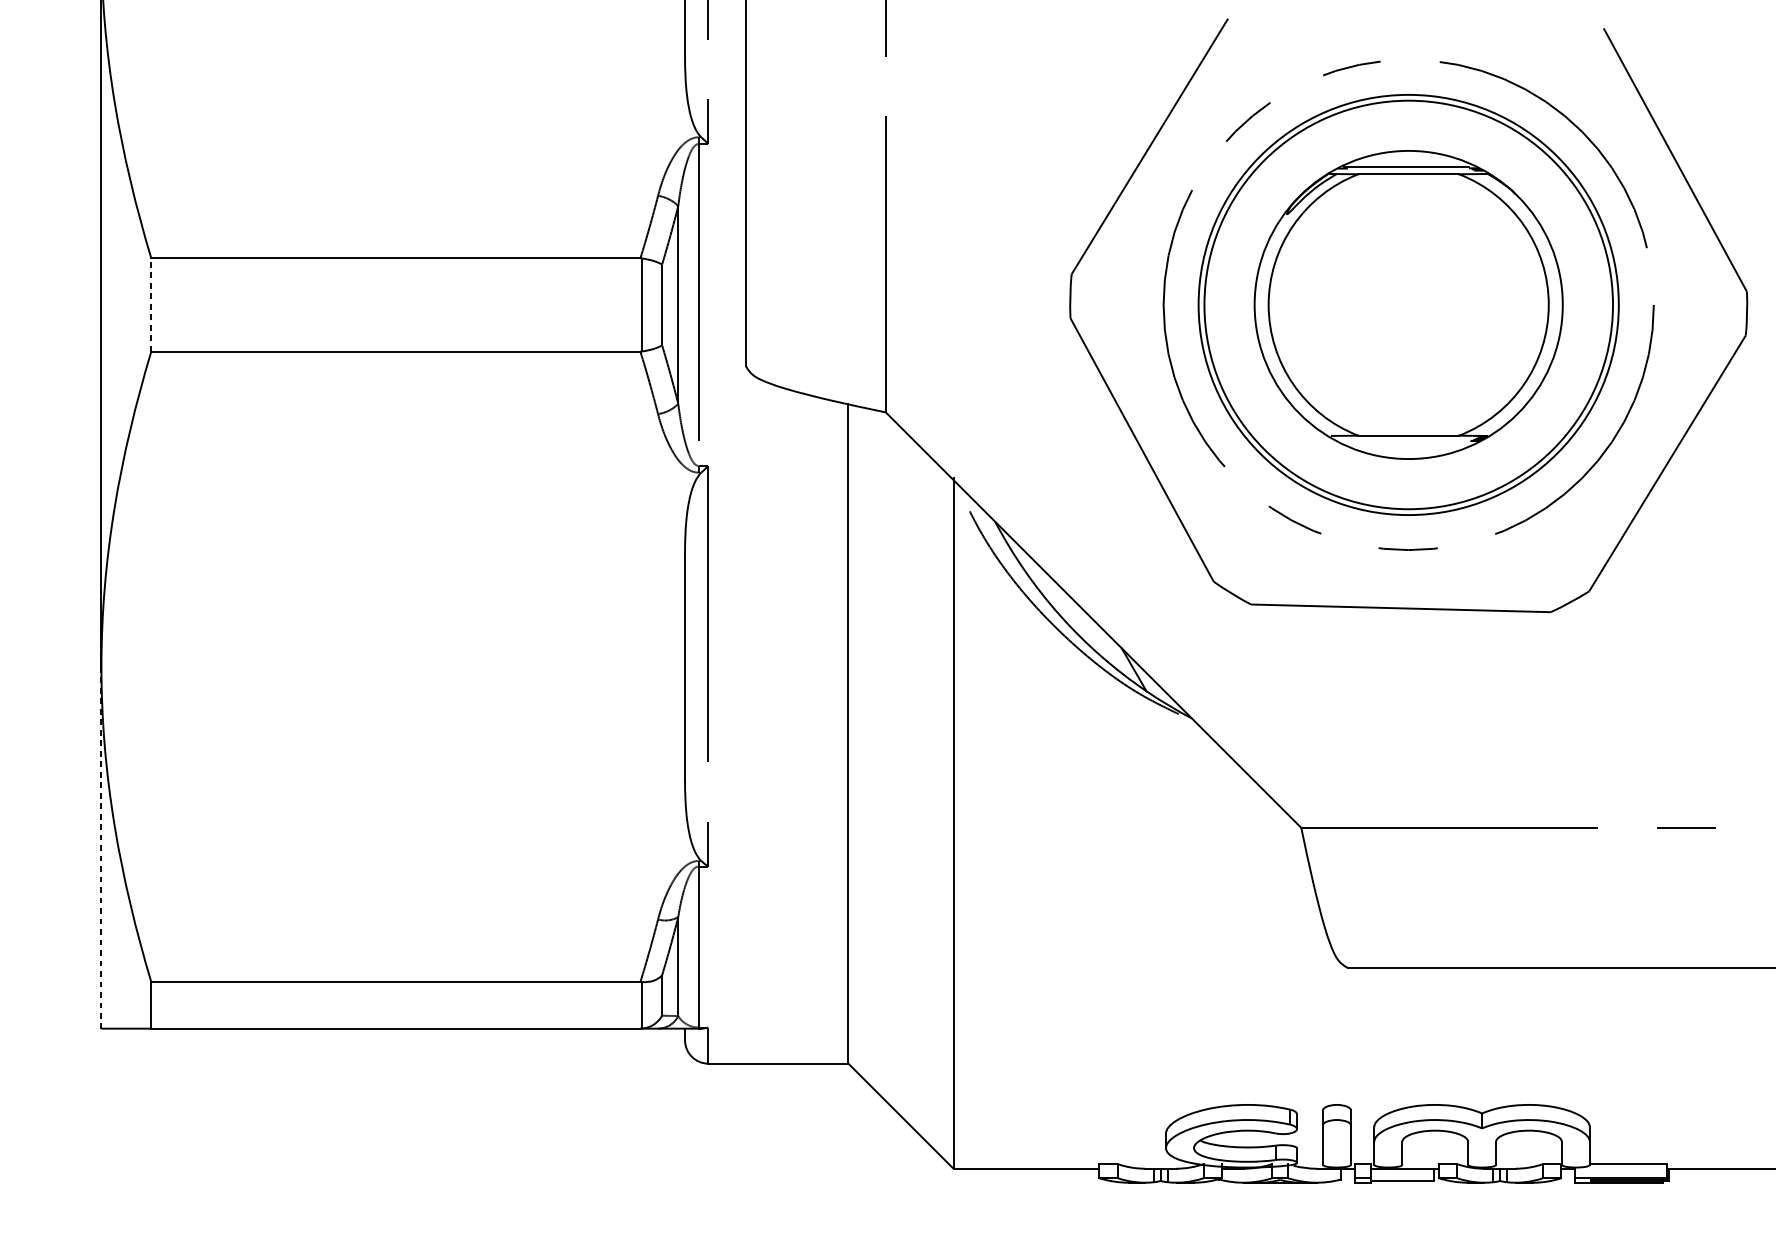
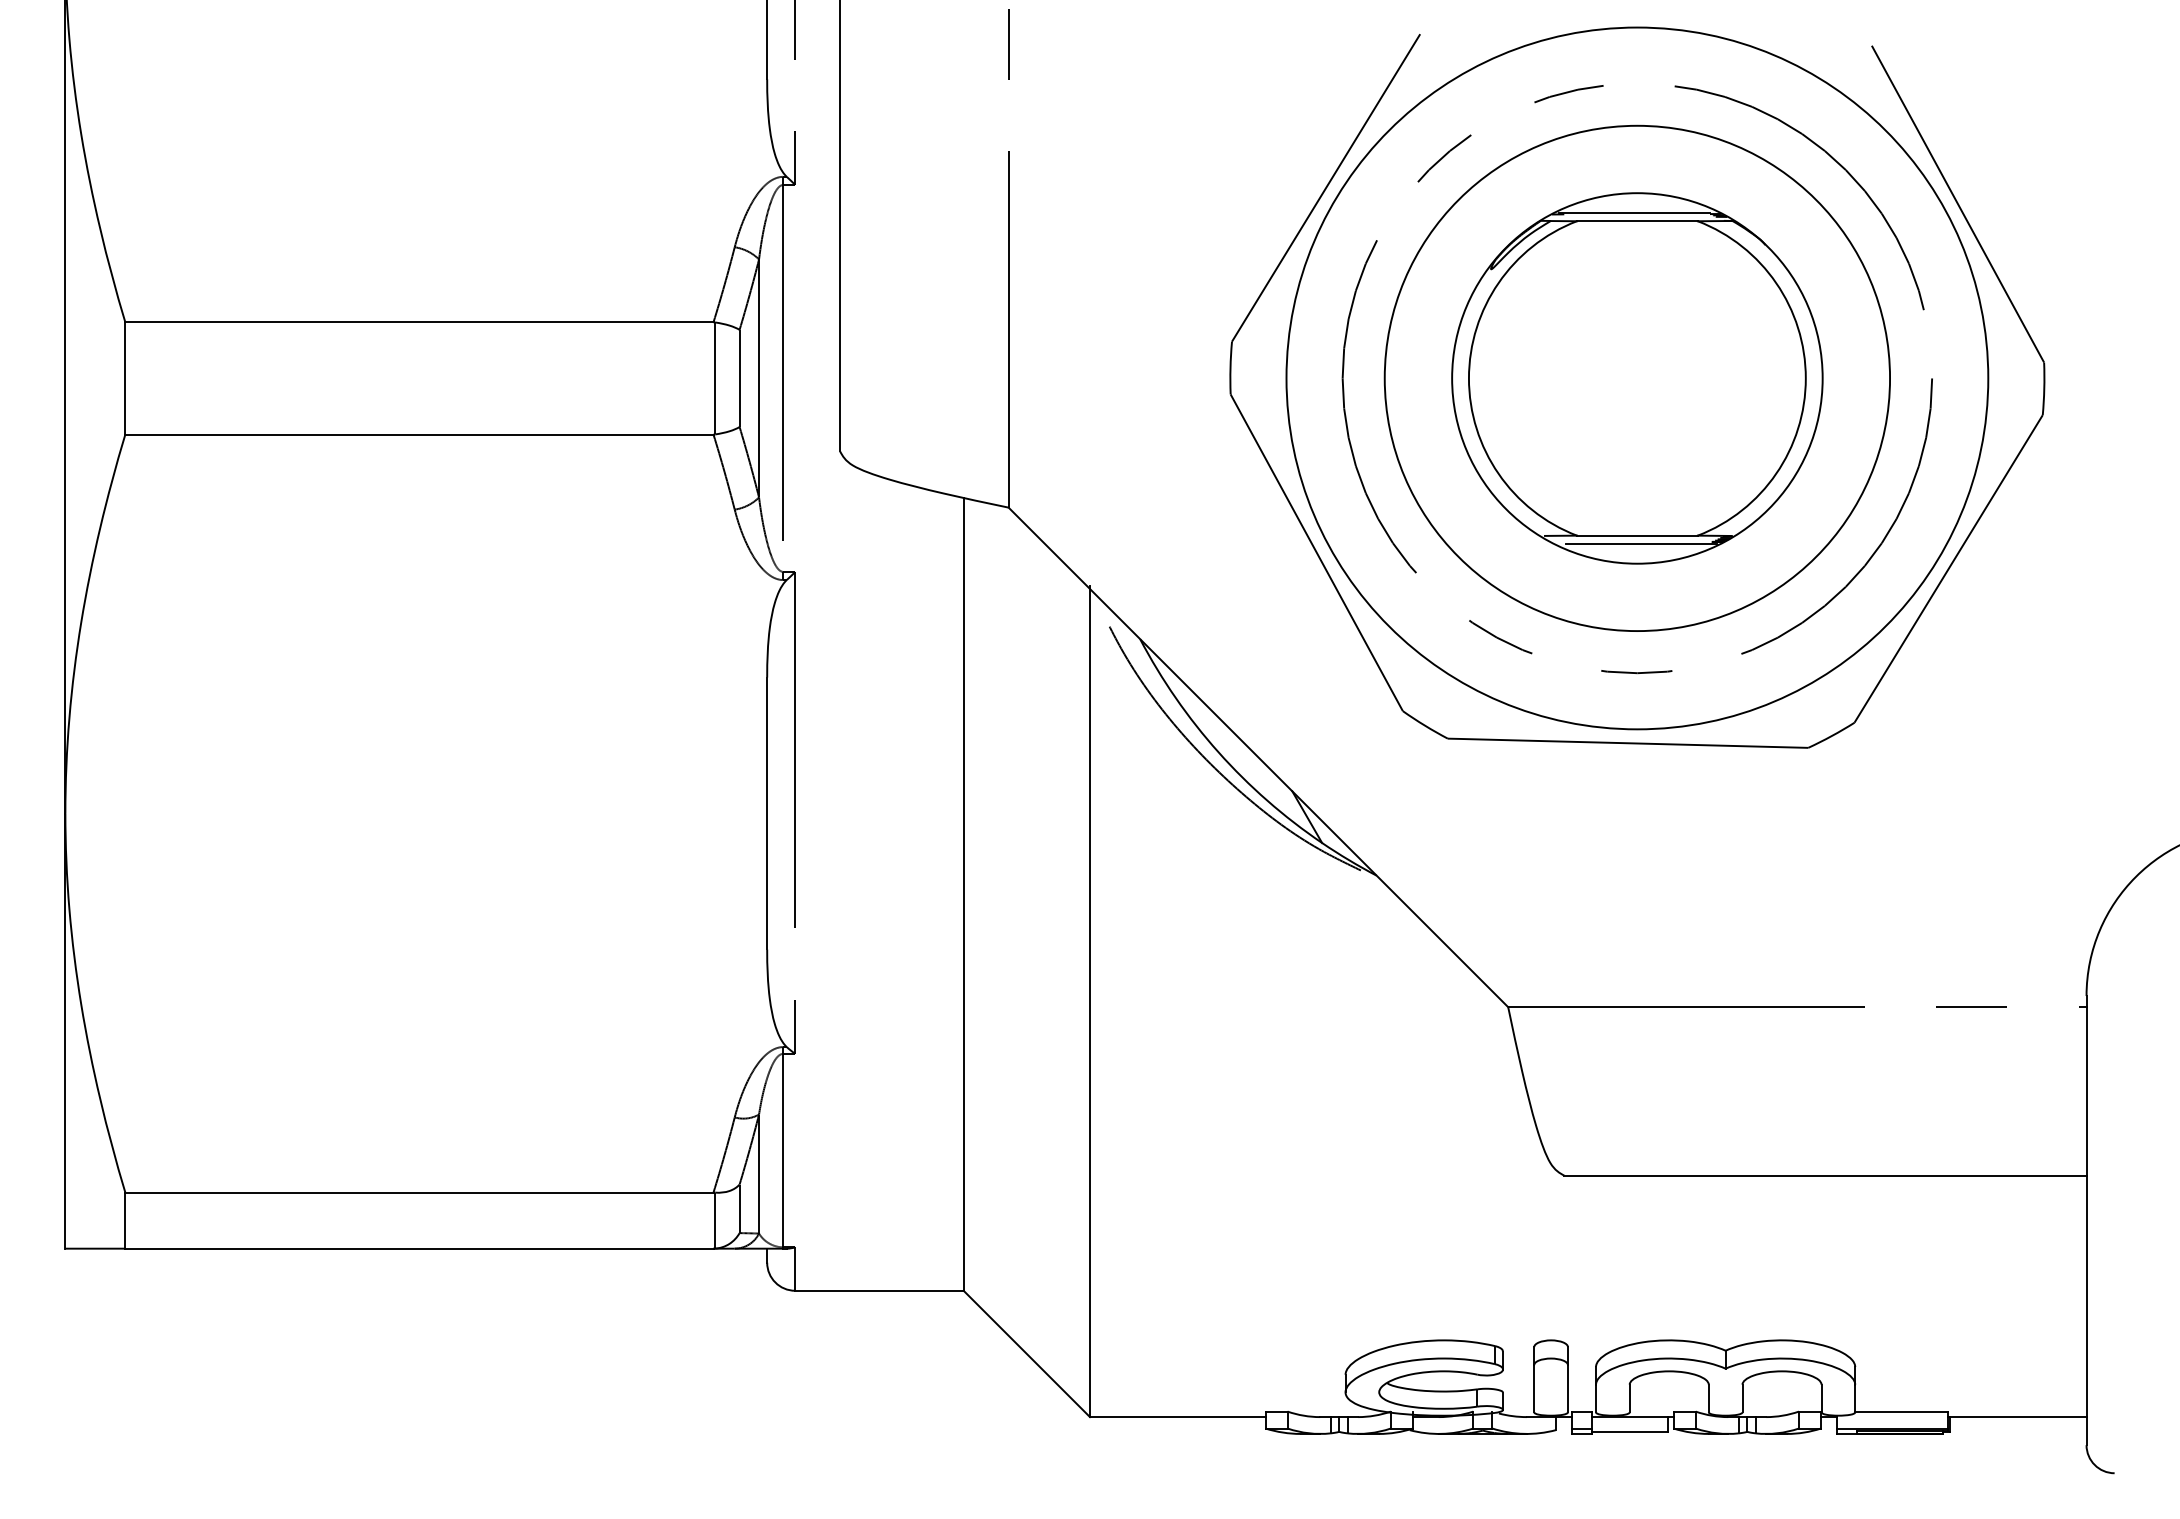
line: (151, 304) -> (125, 377), dashed -> solid
circle: (1408, 305) -> (1637, 378), size x1.43
line: (1412, 443) -> (1641, 544), added
line: (101, 848) -> (65, 1031), dashed -> solid

